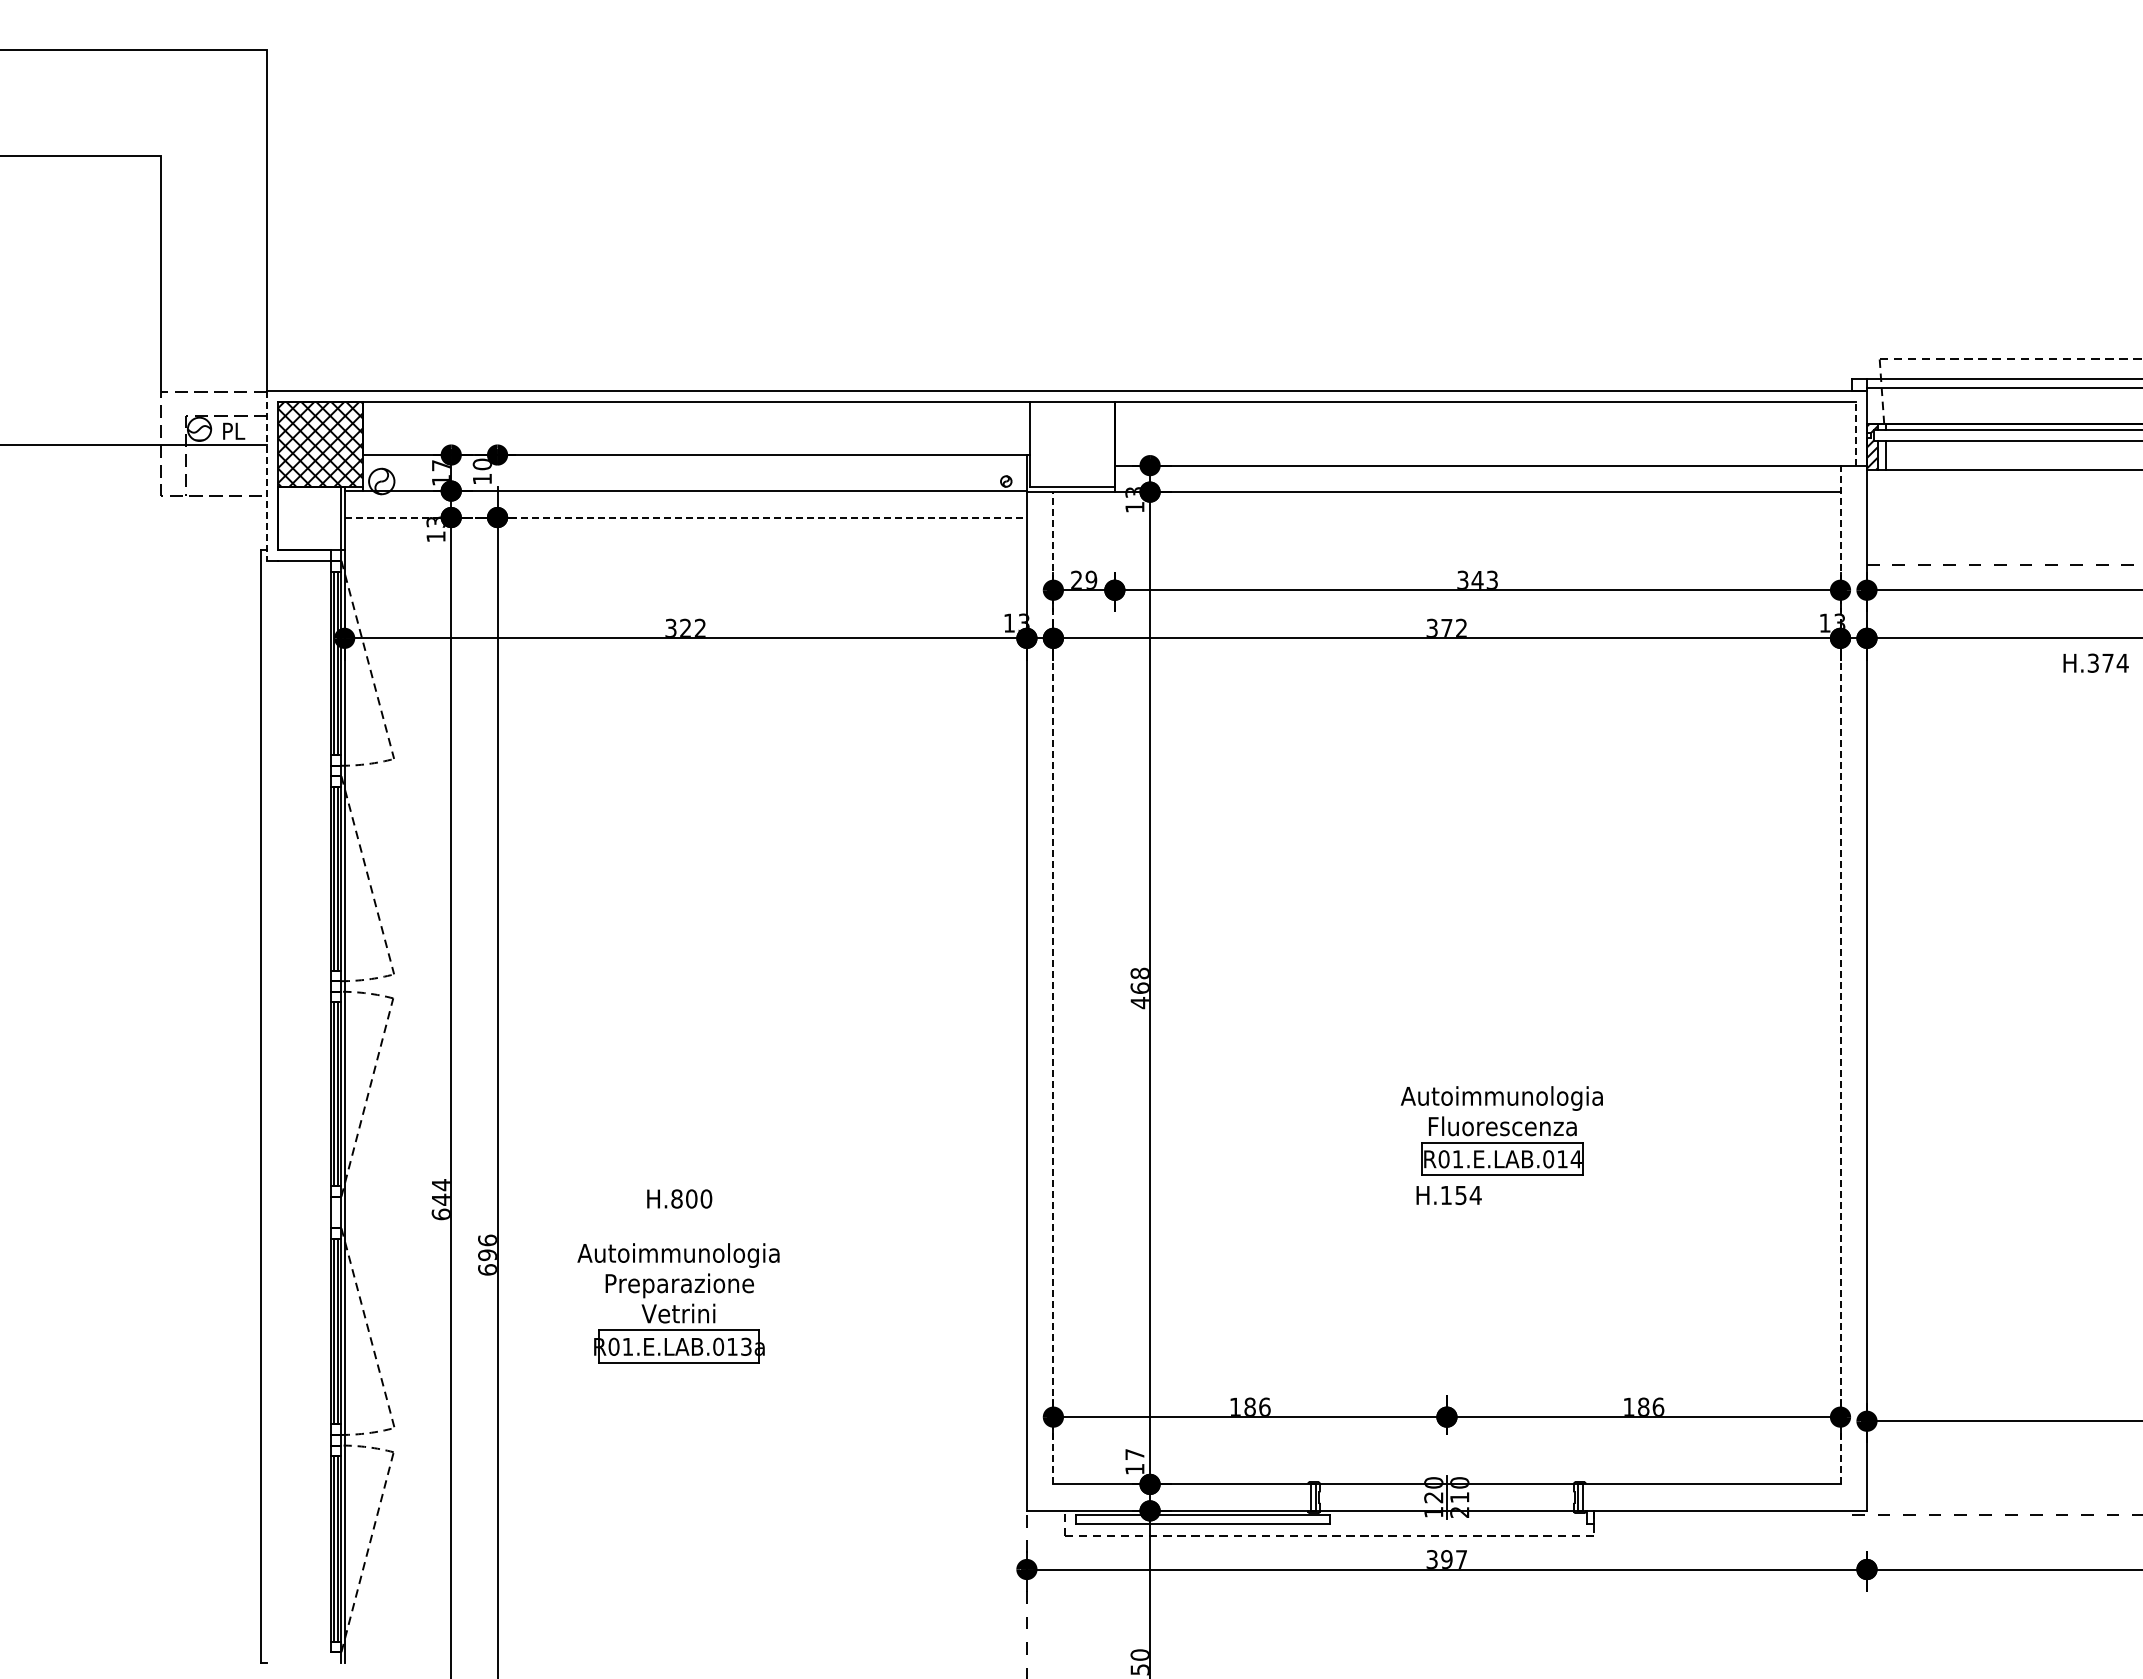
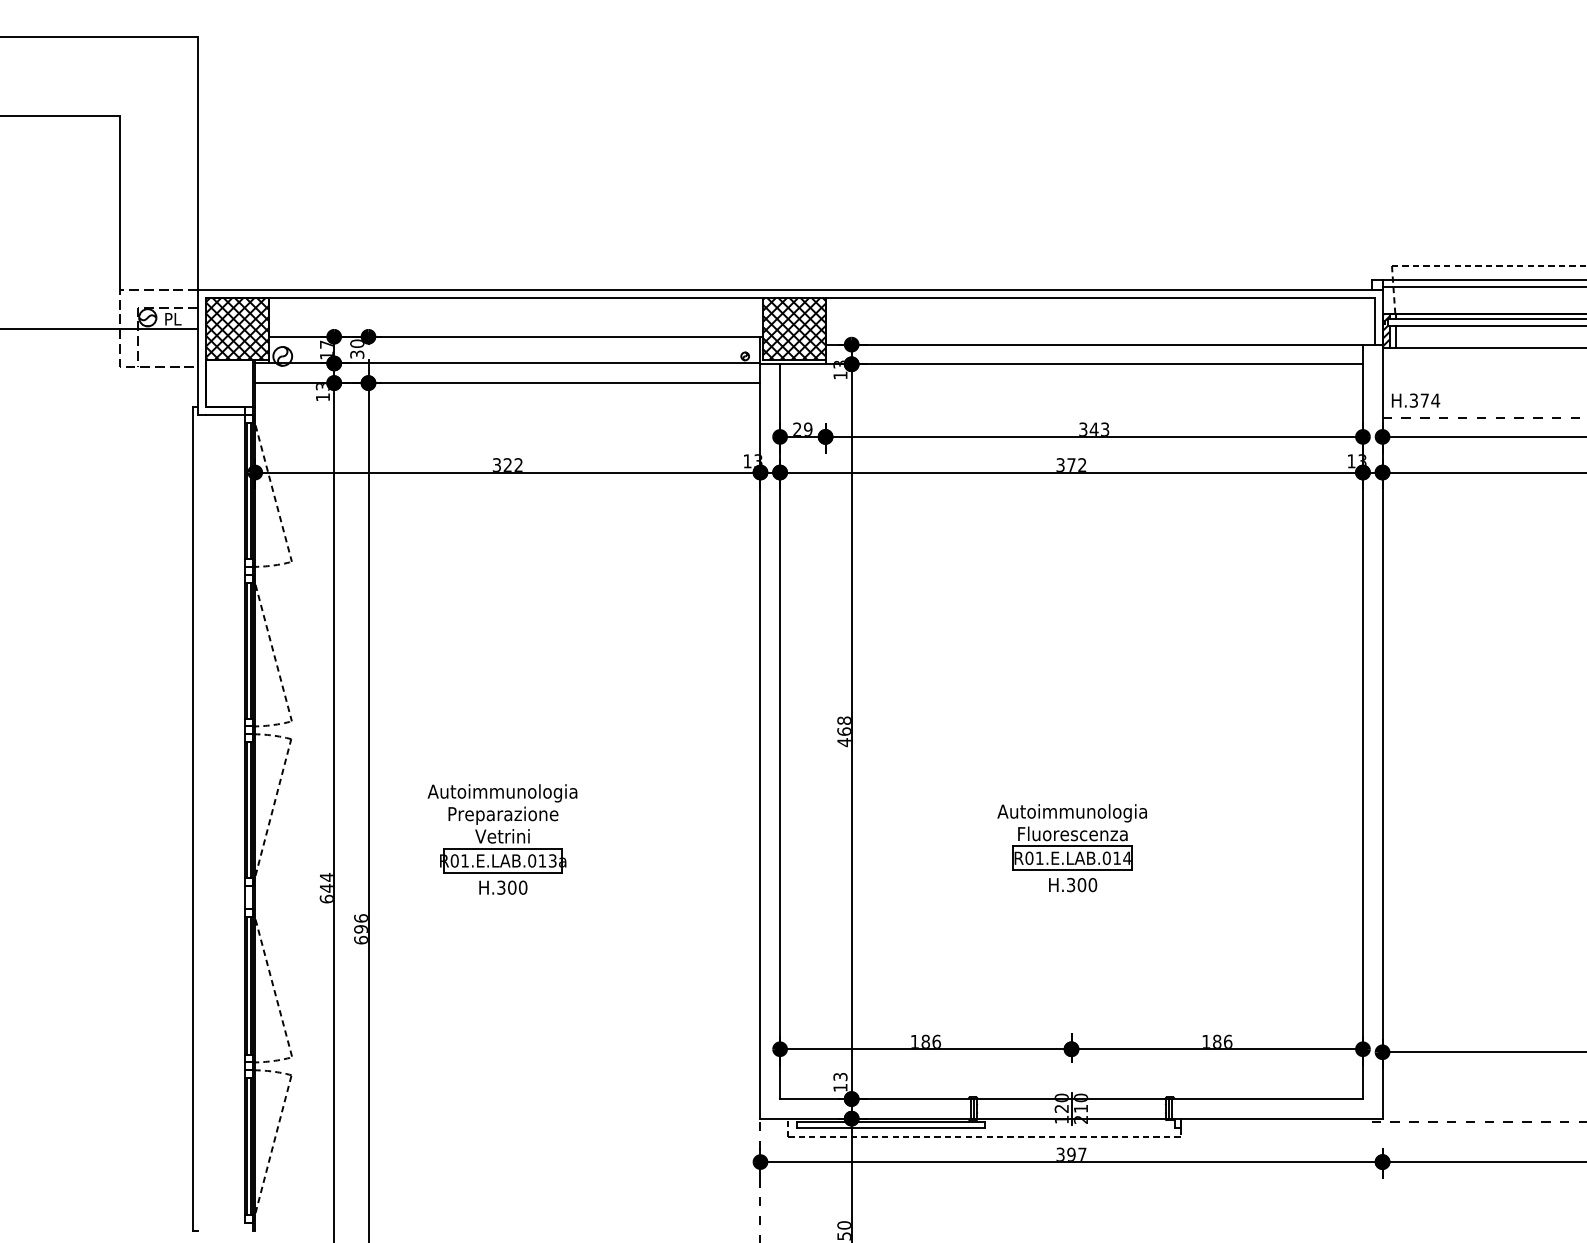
line: (1856, 433) -> (1374, 320), dashed -> solid
hatch: (1072, 444) -> (794, 329), added
line: (267, 476) -> (198, 352), dashed -> solid
text: (482, 478) -> (357, 354), 10 -> 30
line: (686, 517) -> (508, 383), dashed -> solid
text: (2095, 662) -> (1415, 400), moved
line: (1840, 974) -> (1362, 721), dashed -> solid
line: (1053, 987) -> (780, 731), dashed -> solid
part: (1501, 1130) -> (1071, 836), moved
text: (1460, 1195) -> (1081, 885), H.154 -> H.300
text: (676, 1198) -> (501, 887), H.800 -> H.300
part: (678, 1303) -> (502, 828), moved
text: (1134, 1454) -> (840, 1076), 17 -> 13

